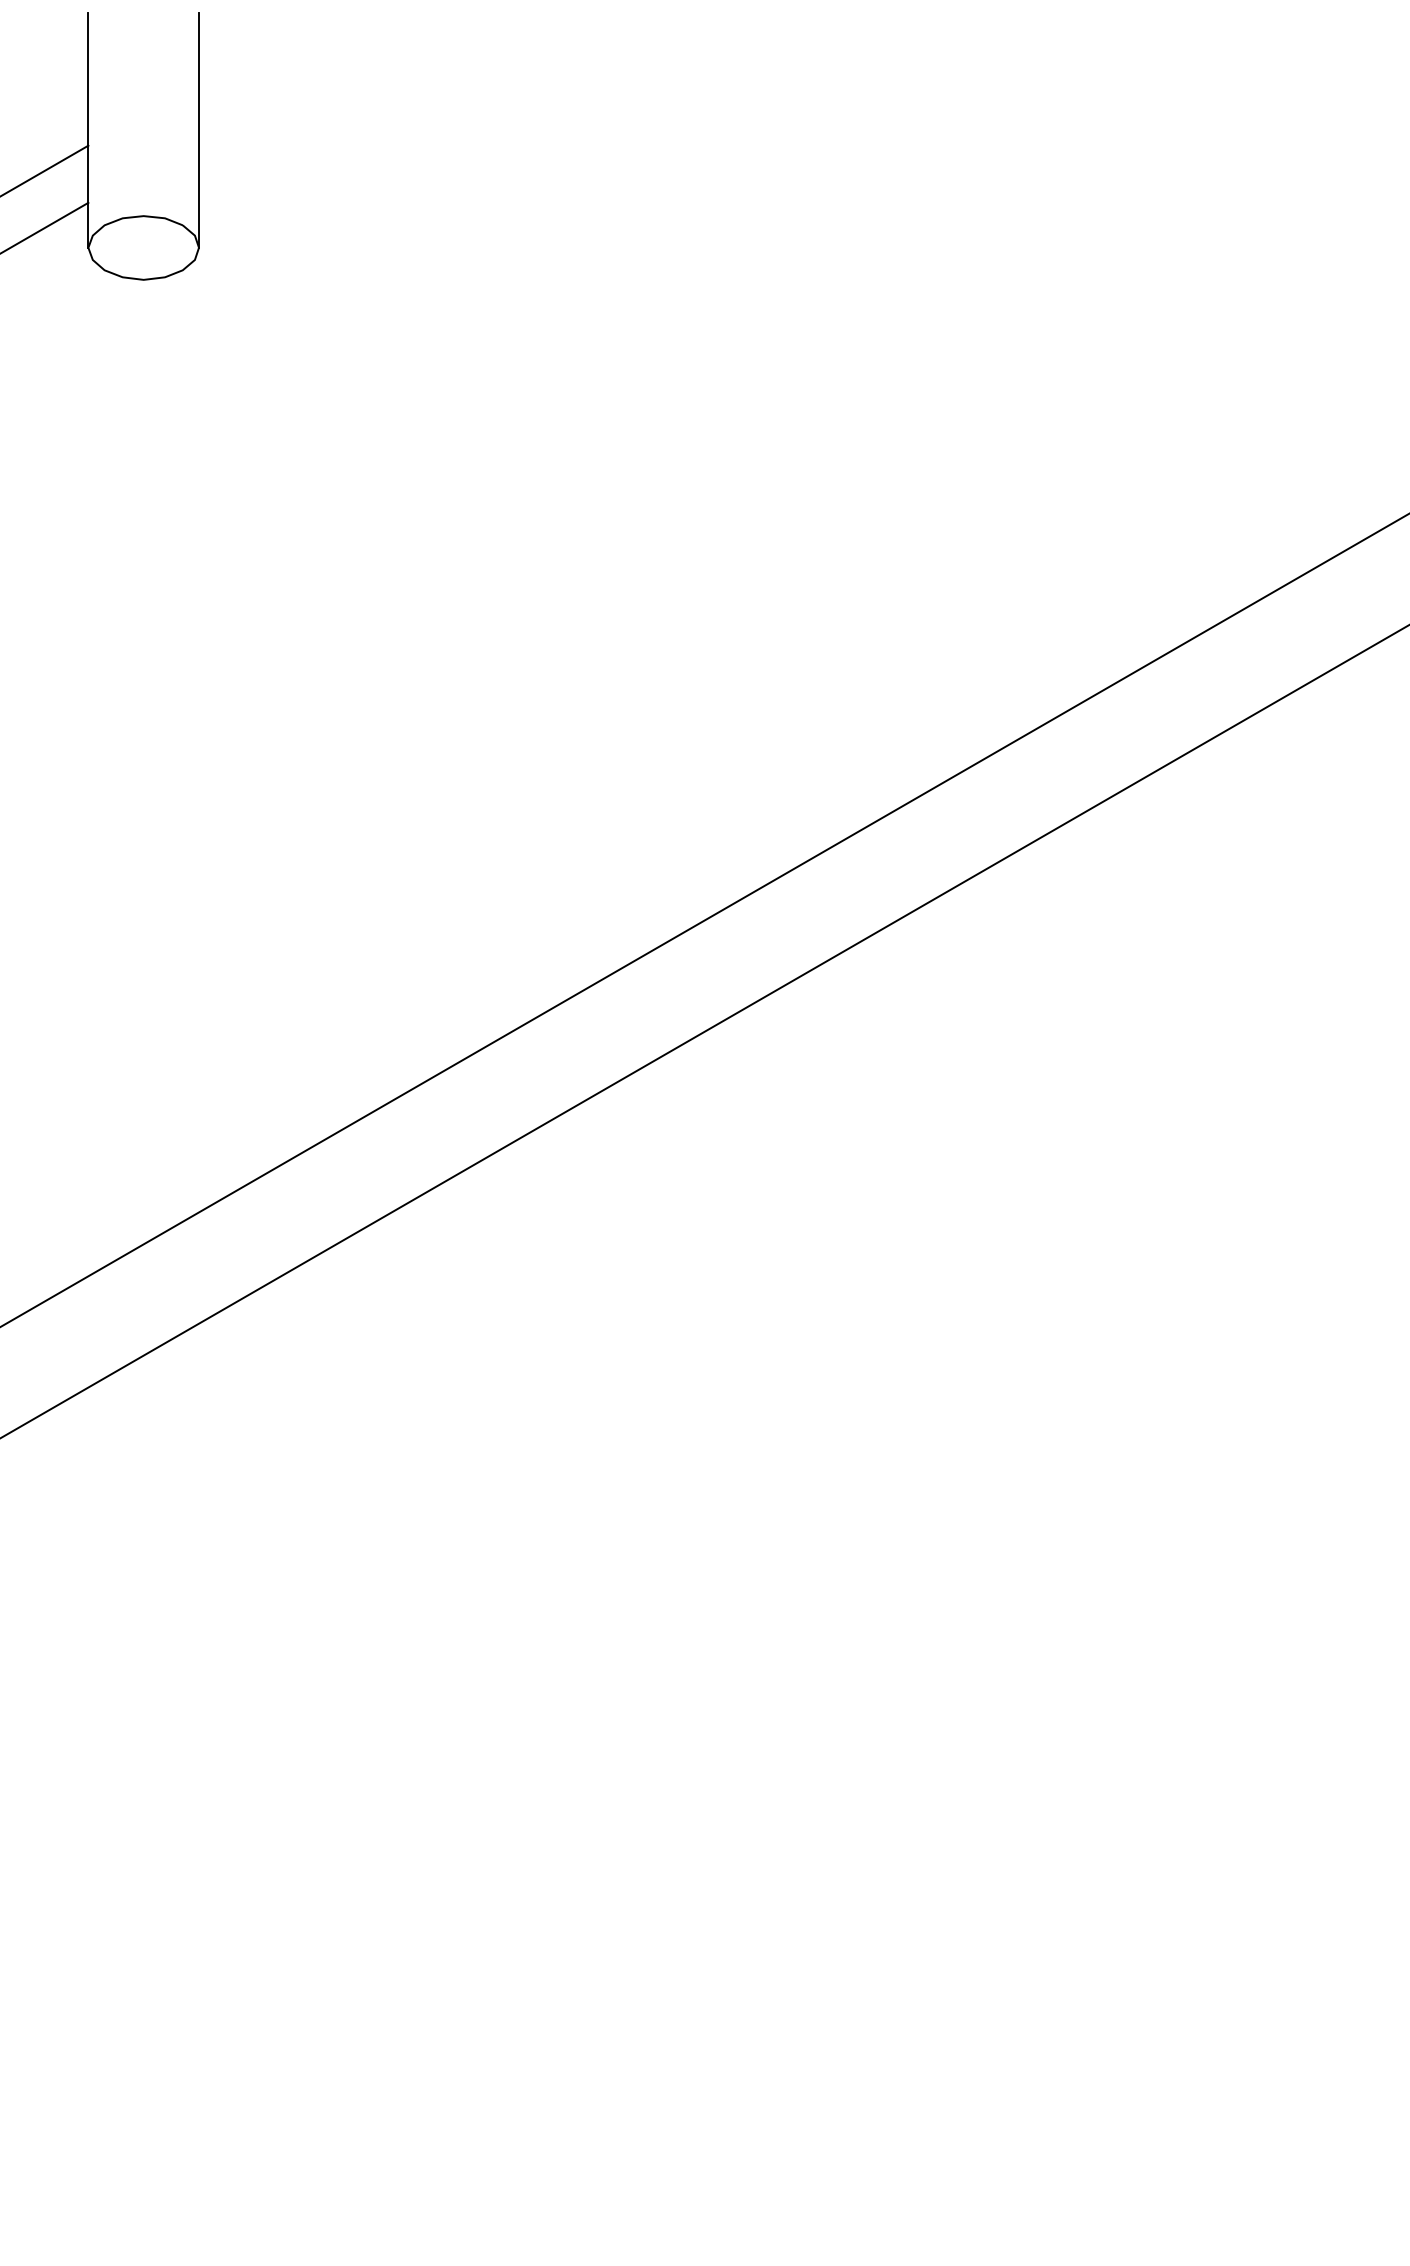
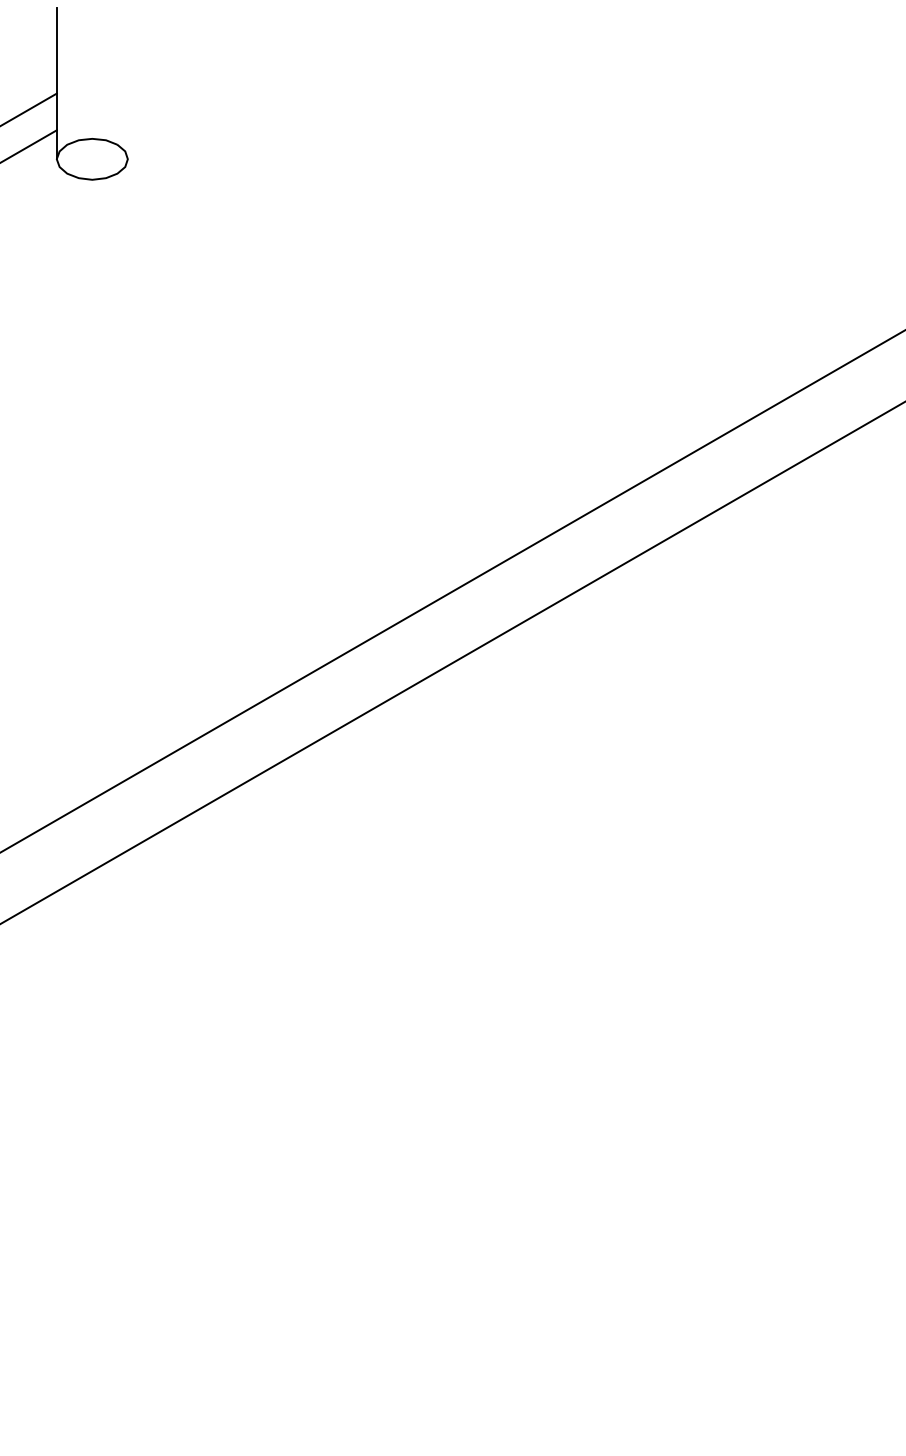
line: (198, 129) -> (127, 83), removed

